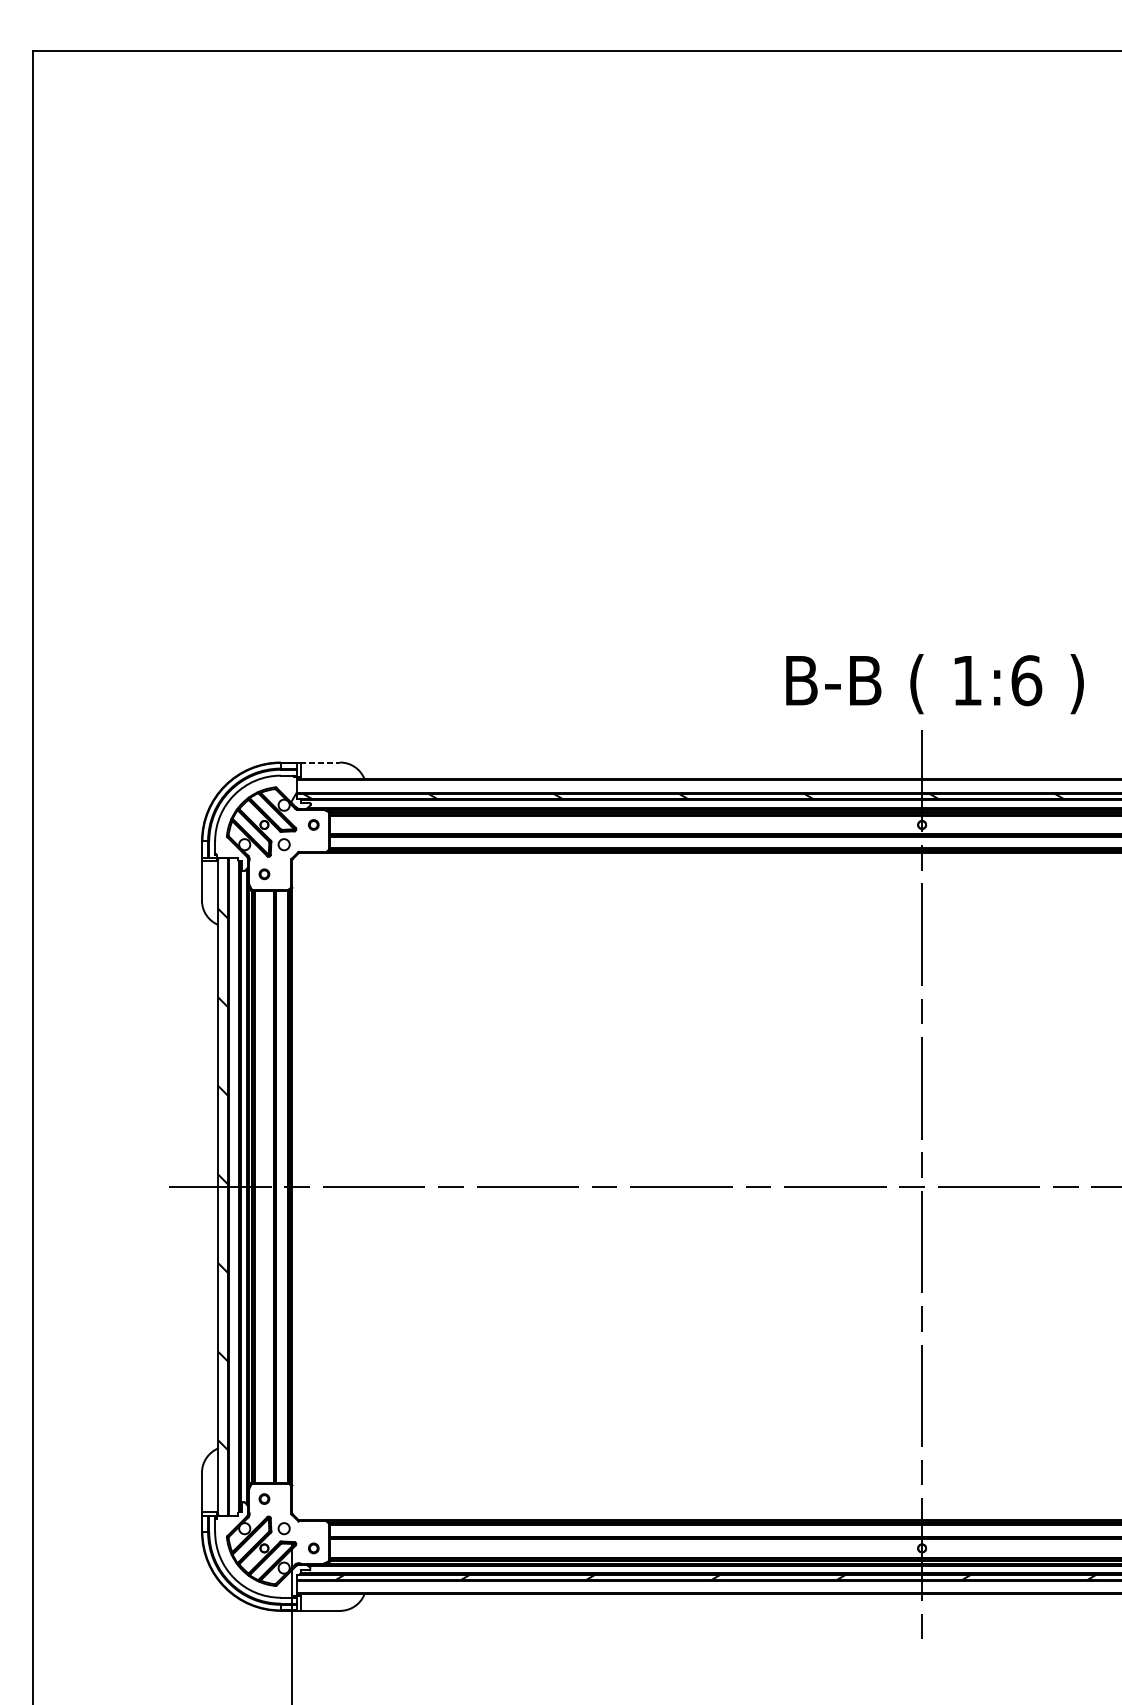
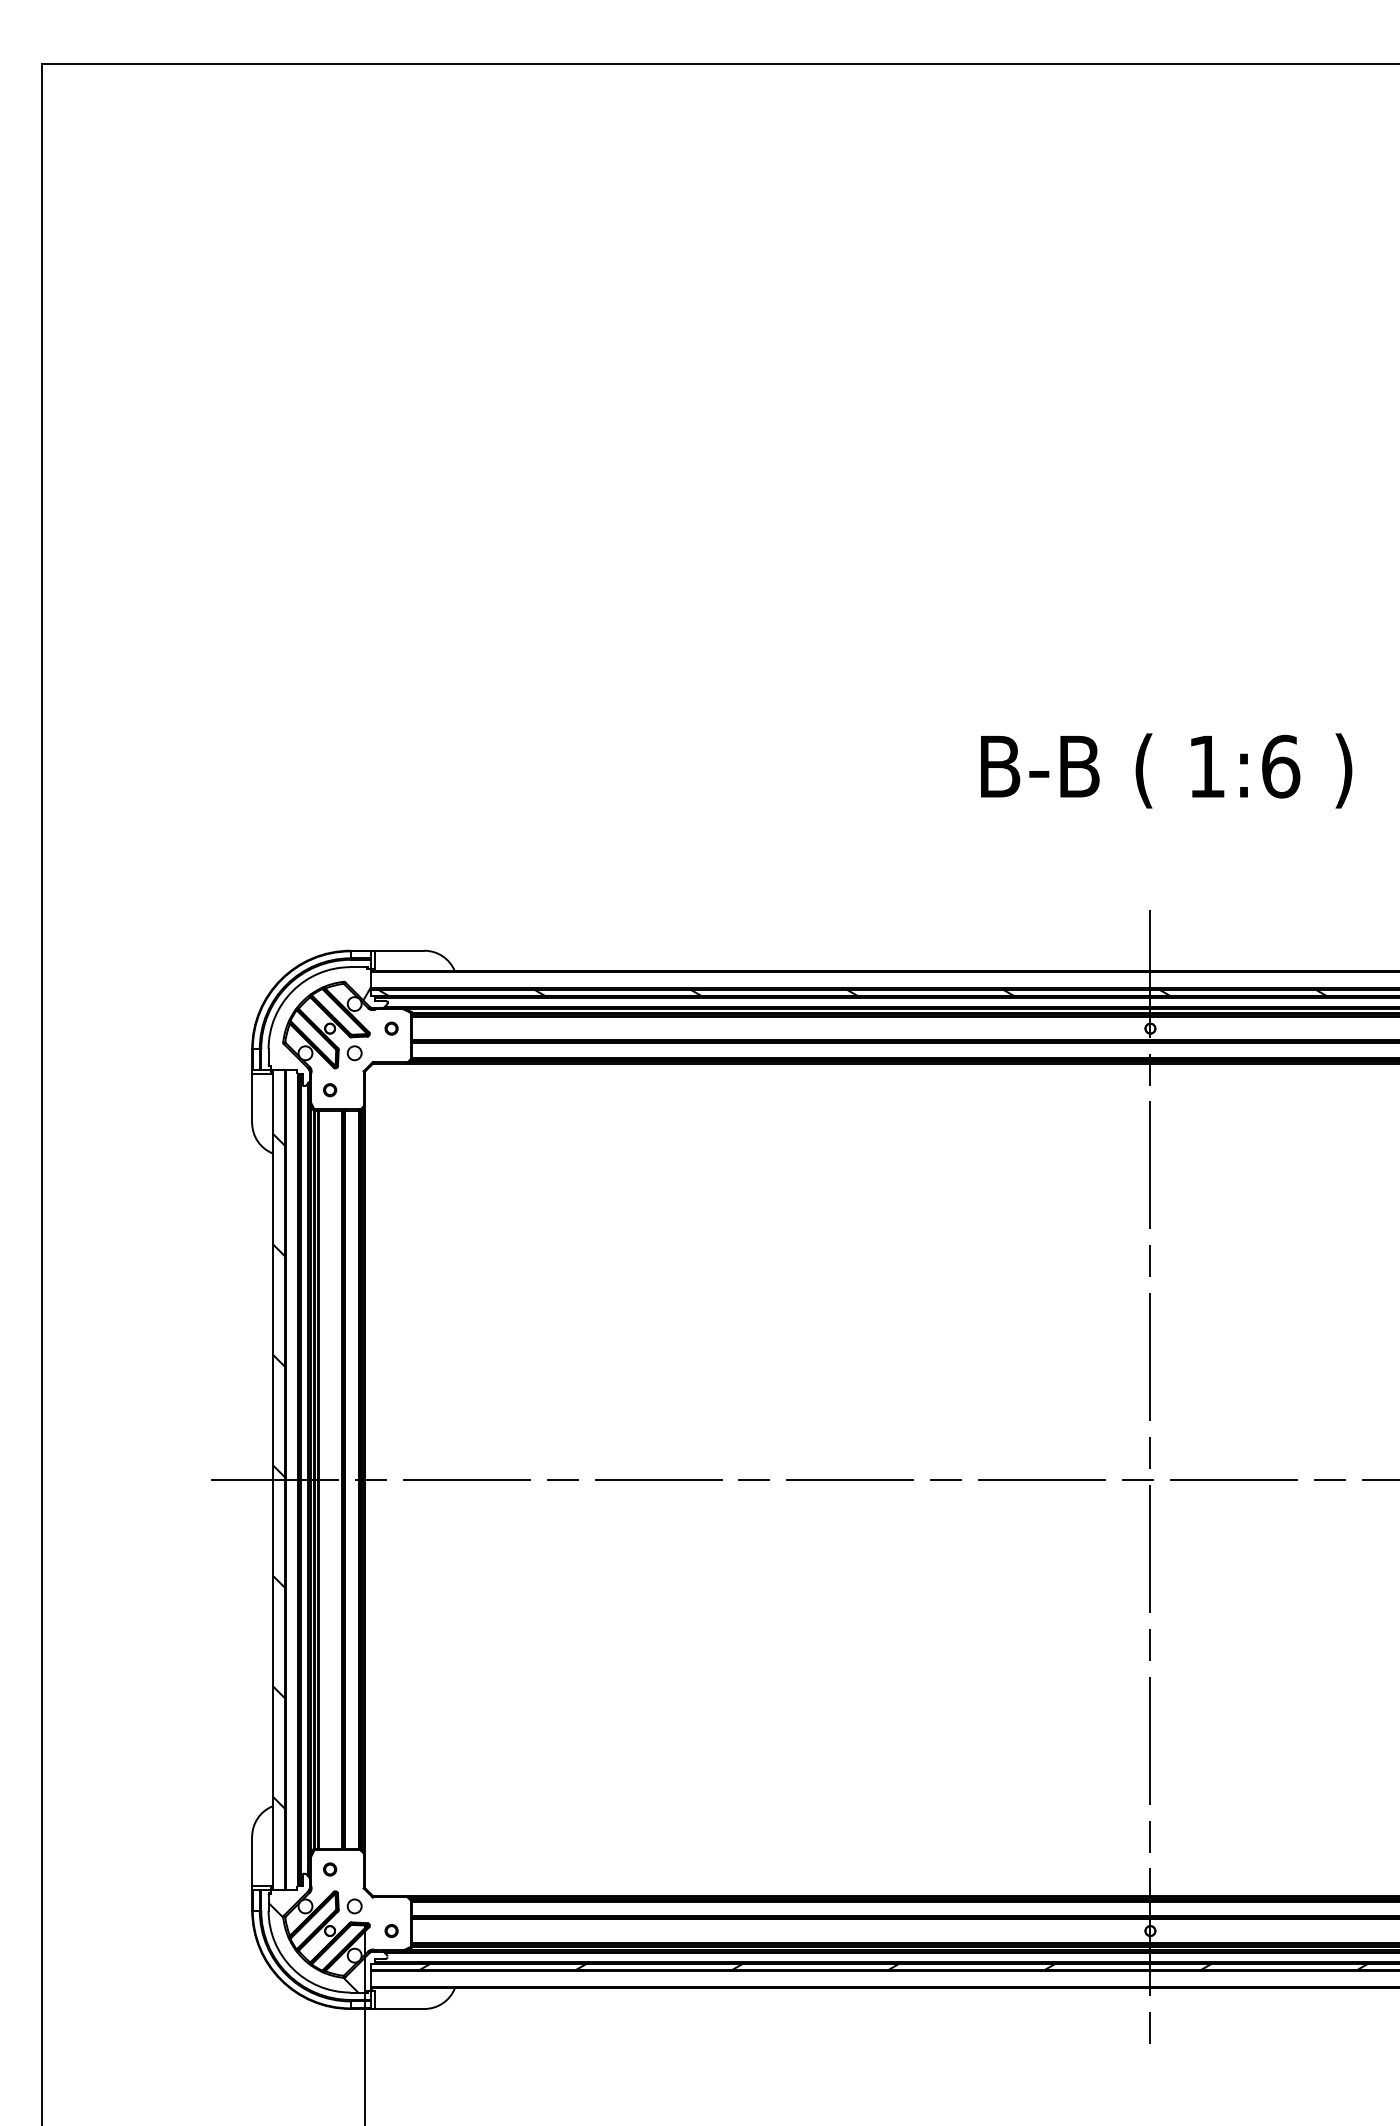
text: (934, 683) -> (1166, 770), moved
line: (320, 762) -> (399, 950), dashed -> solid
hatch: (251, 1561) -> (313, 1947), added

